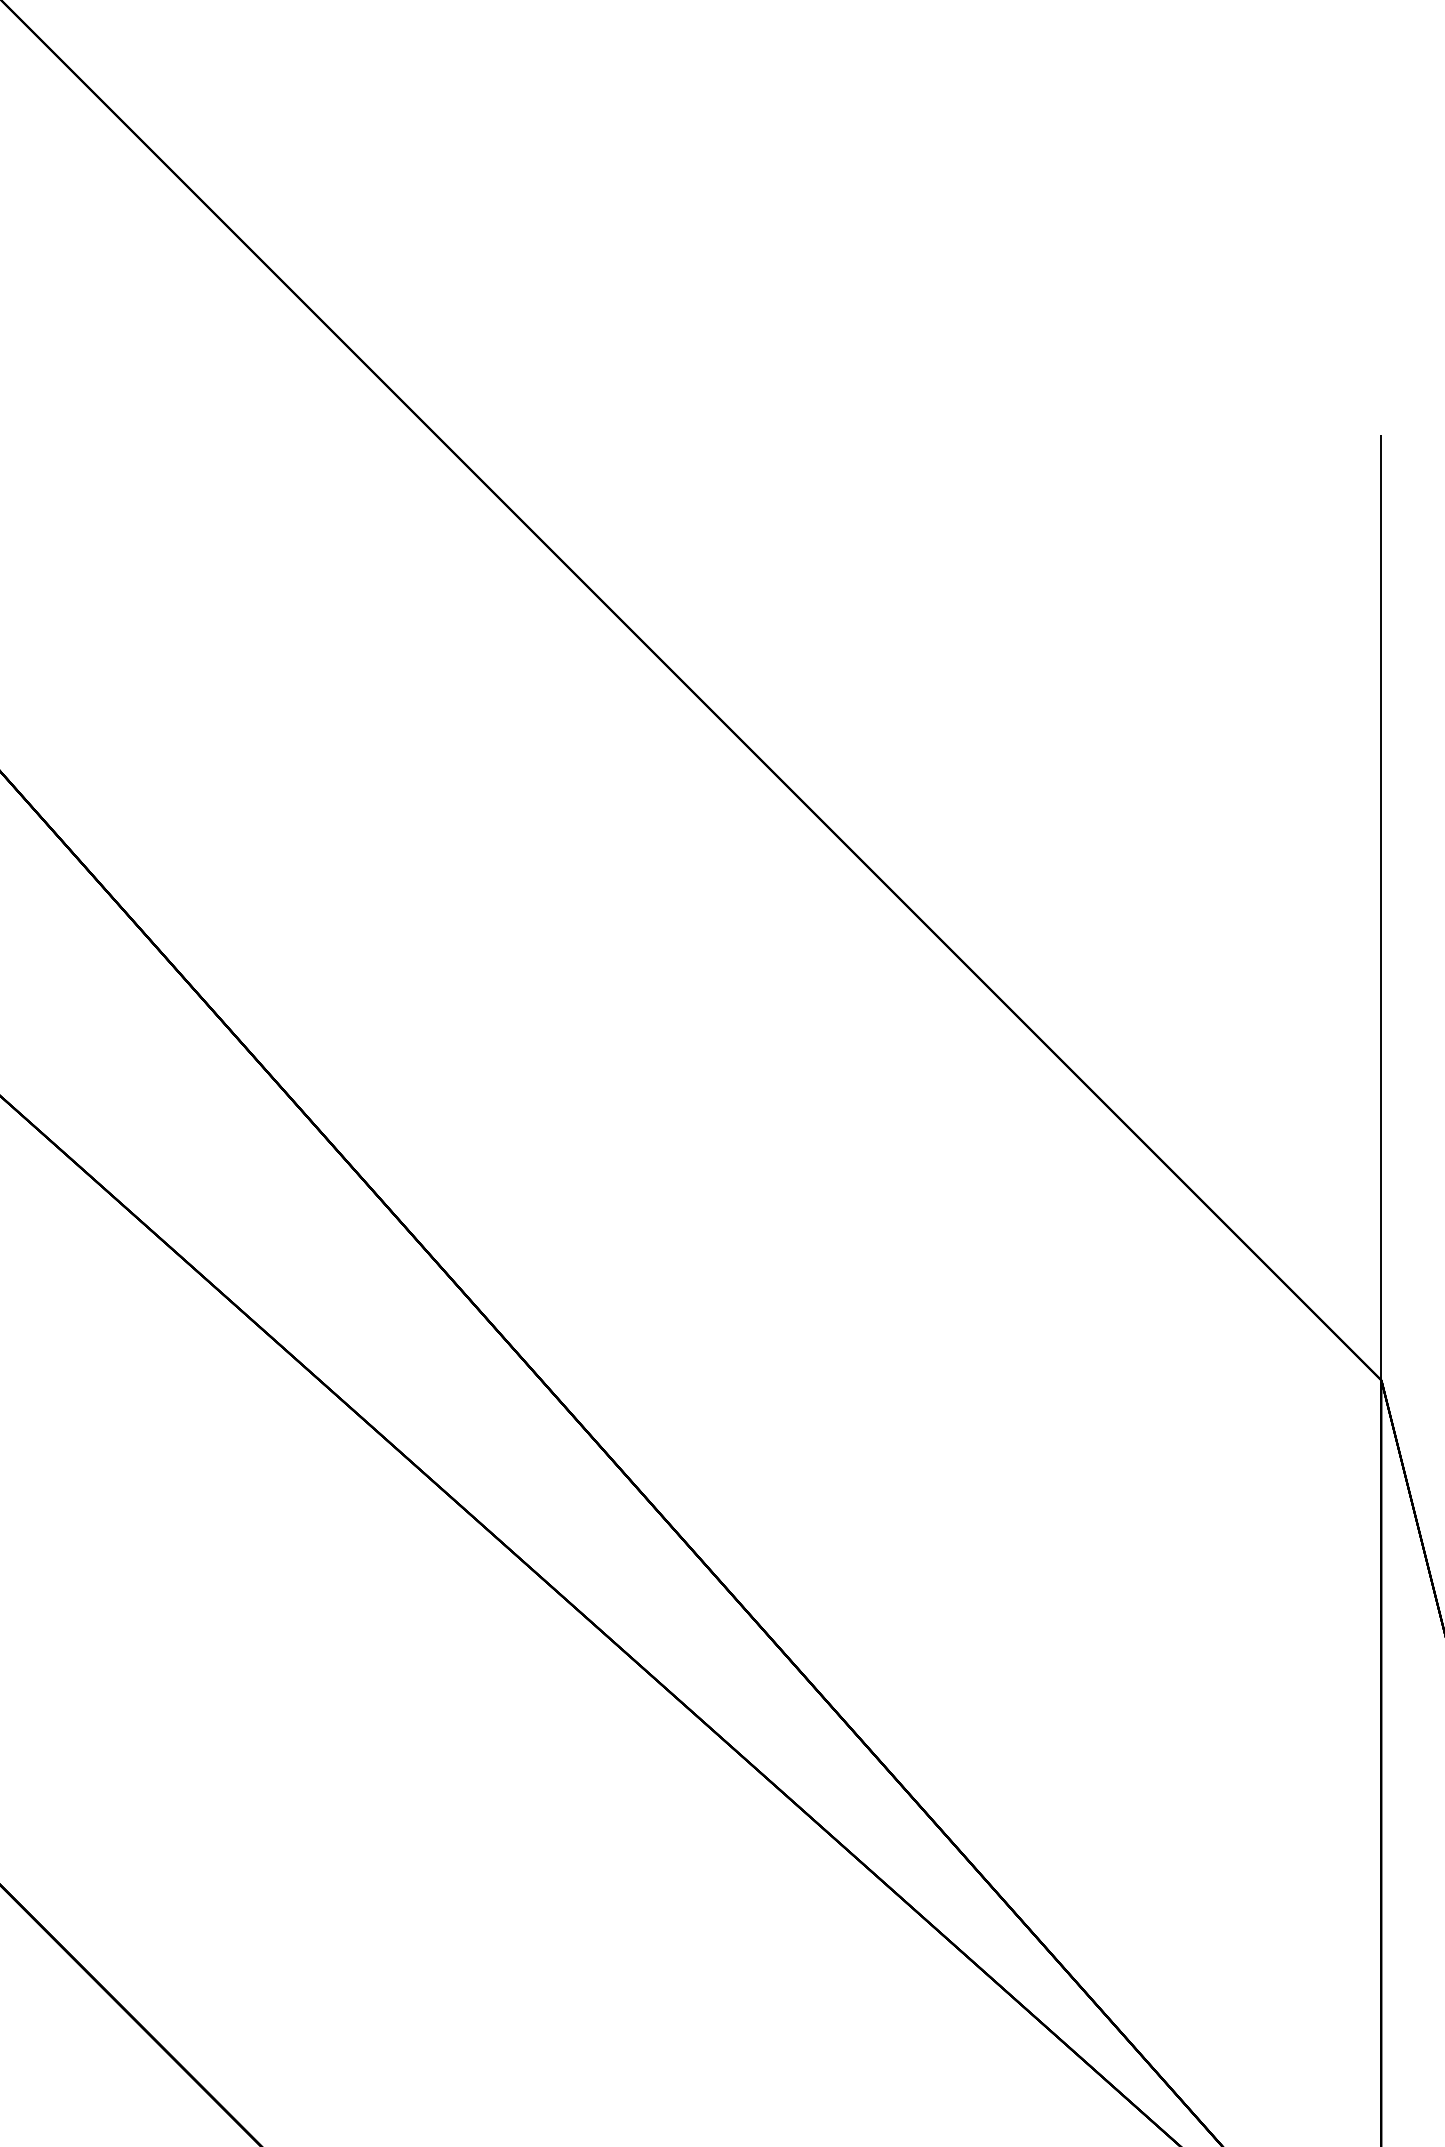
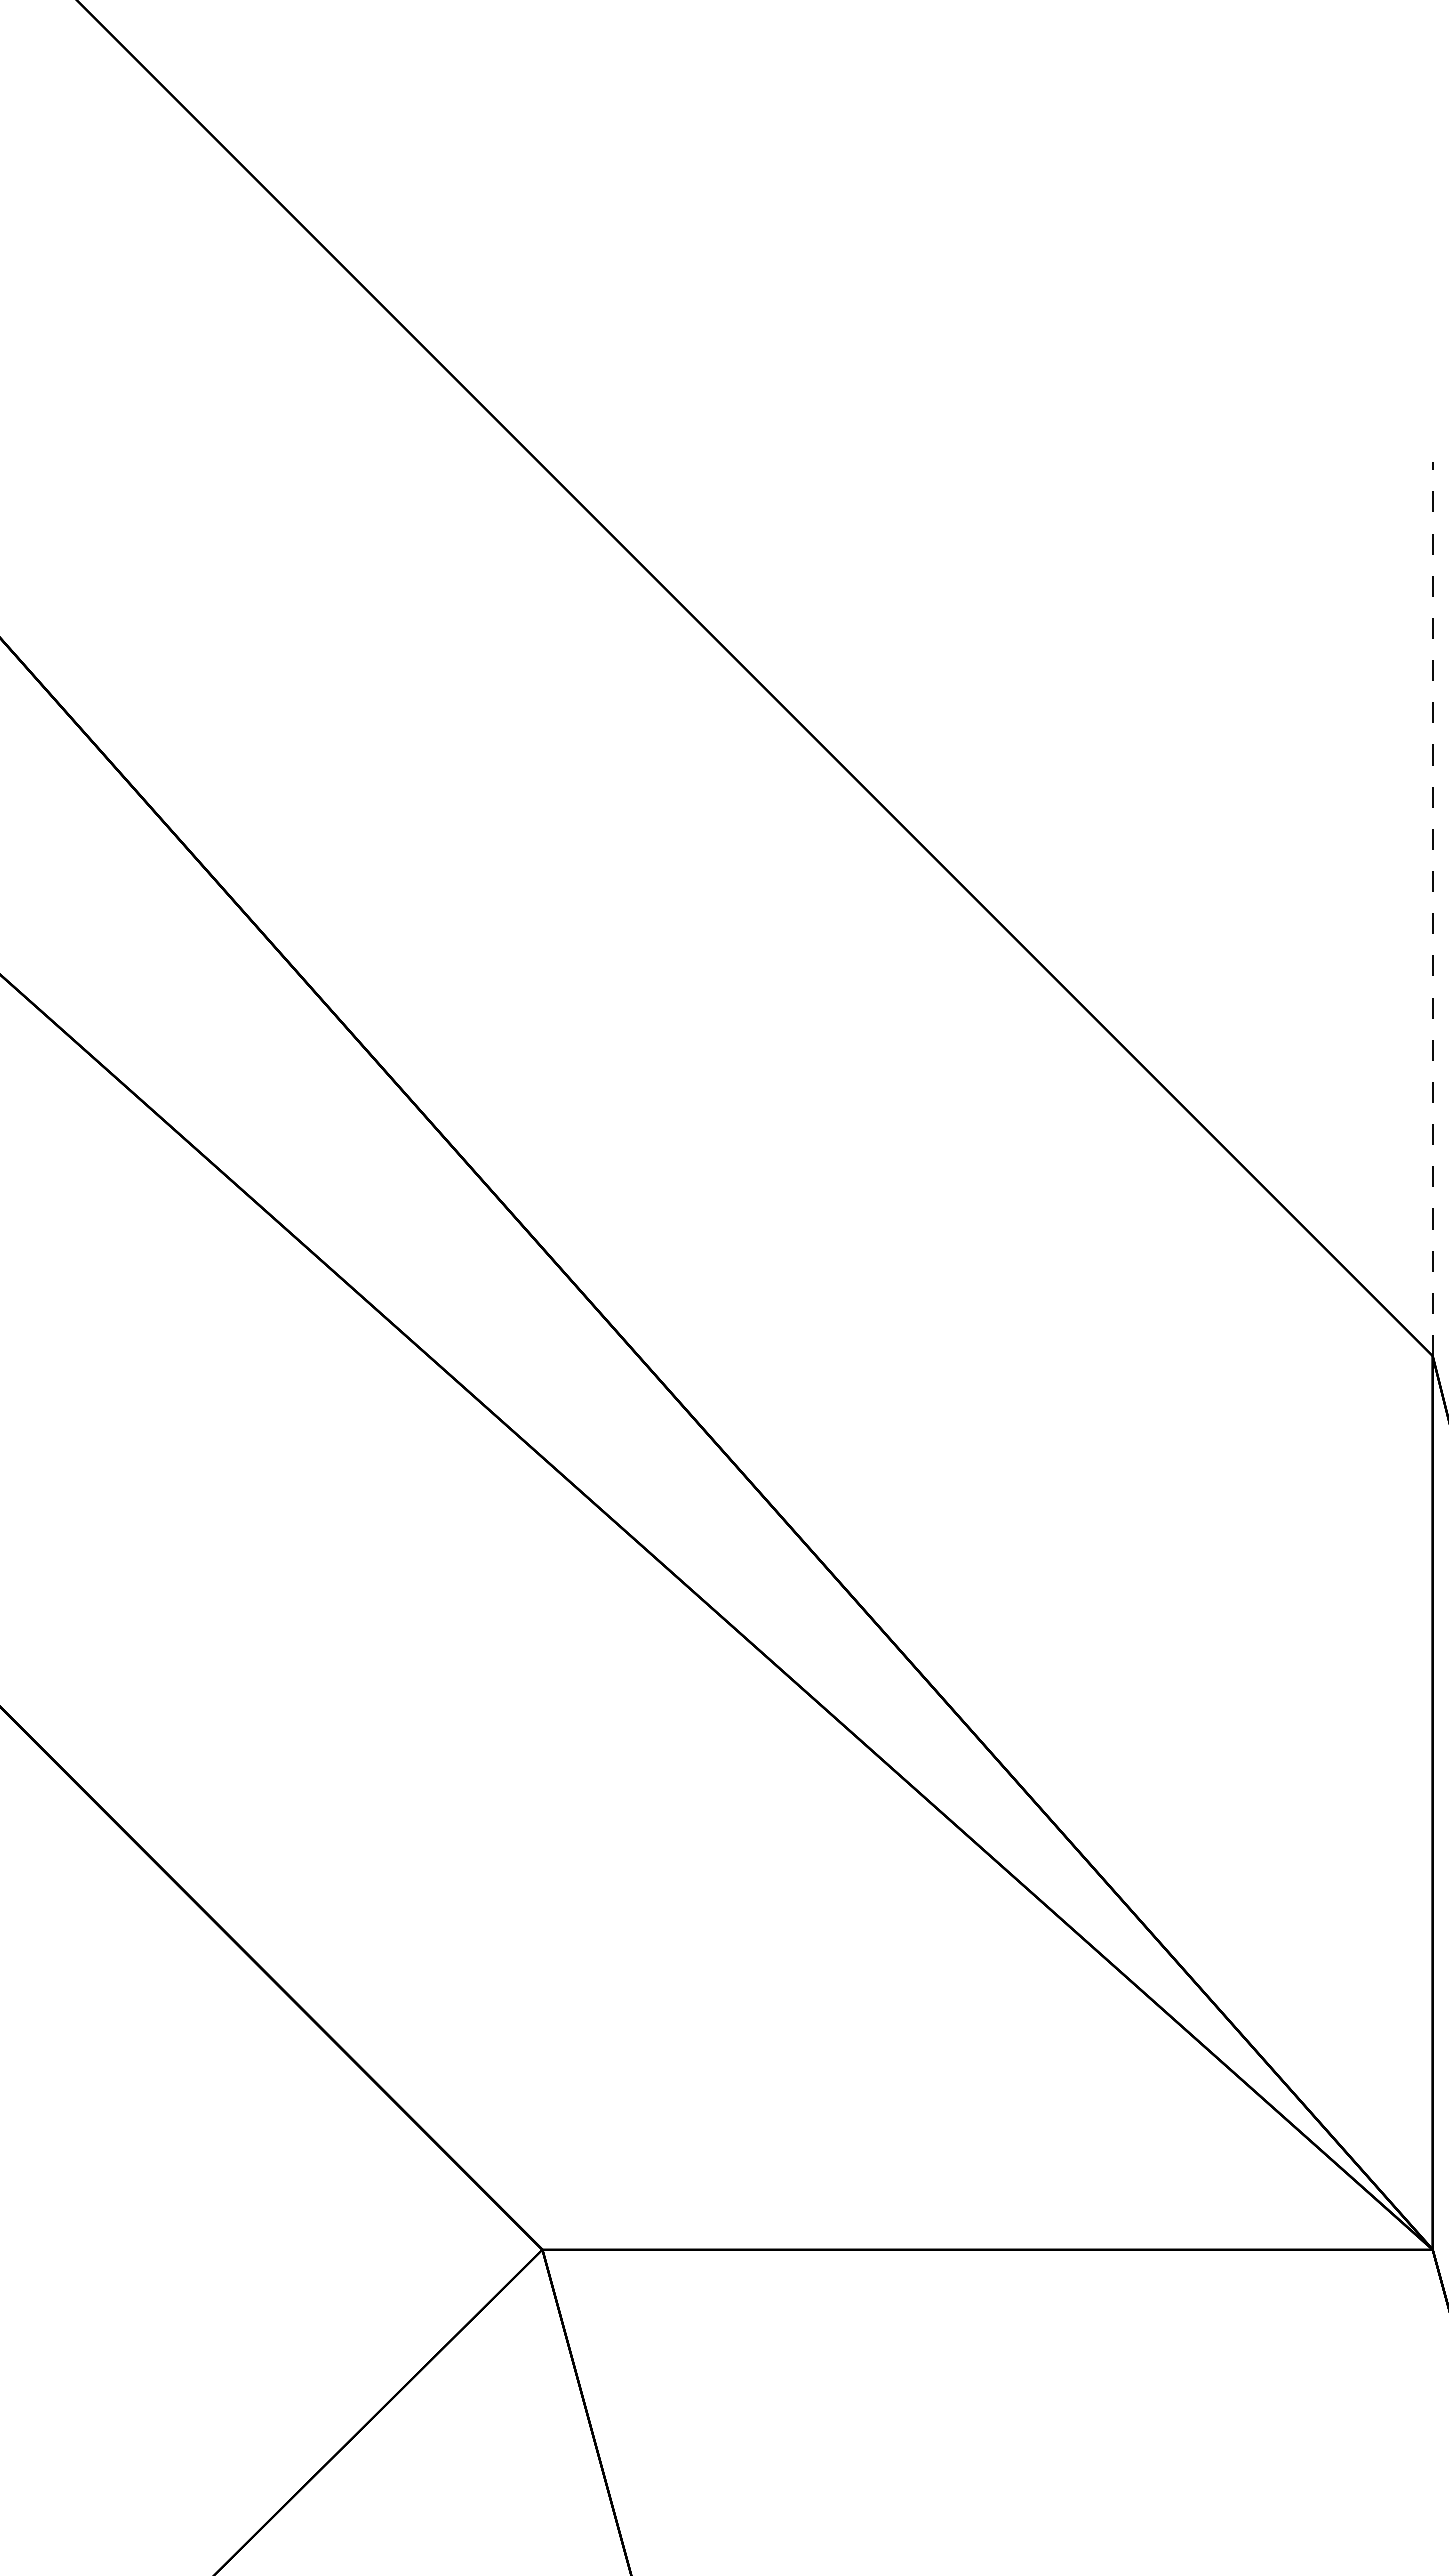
line: (1381, 908) -> (1432, 909), solid -> dashed

